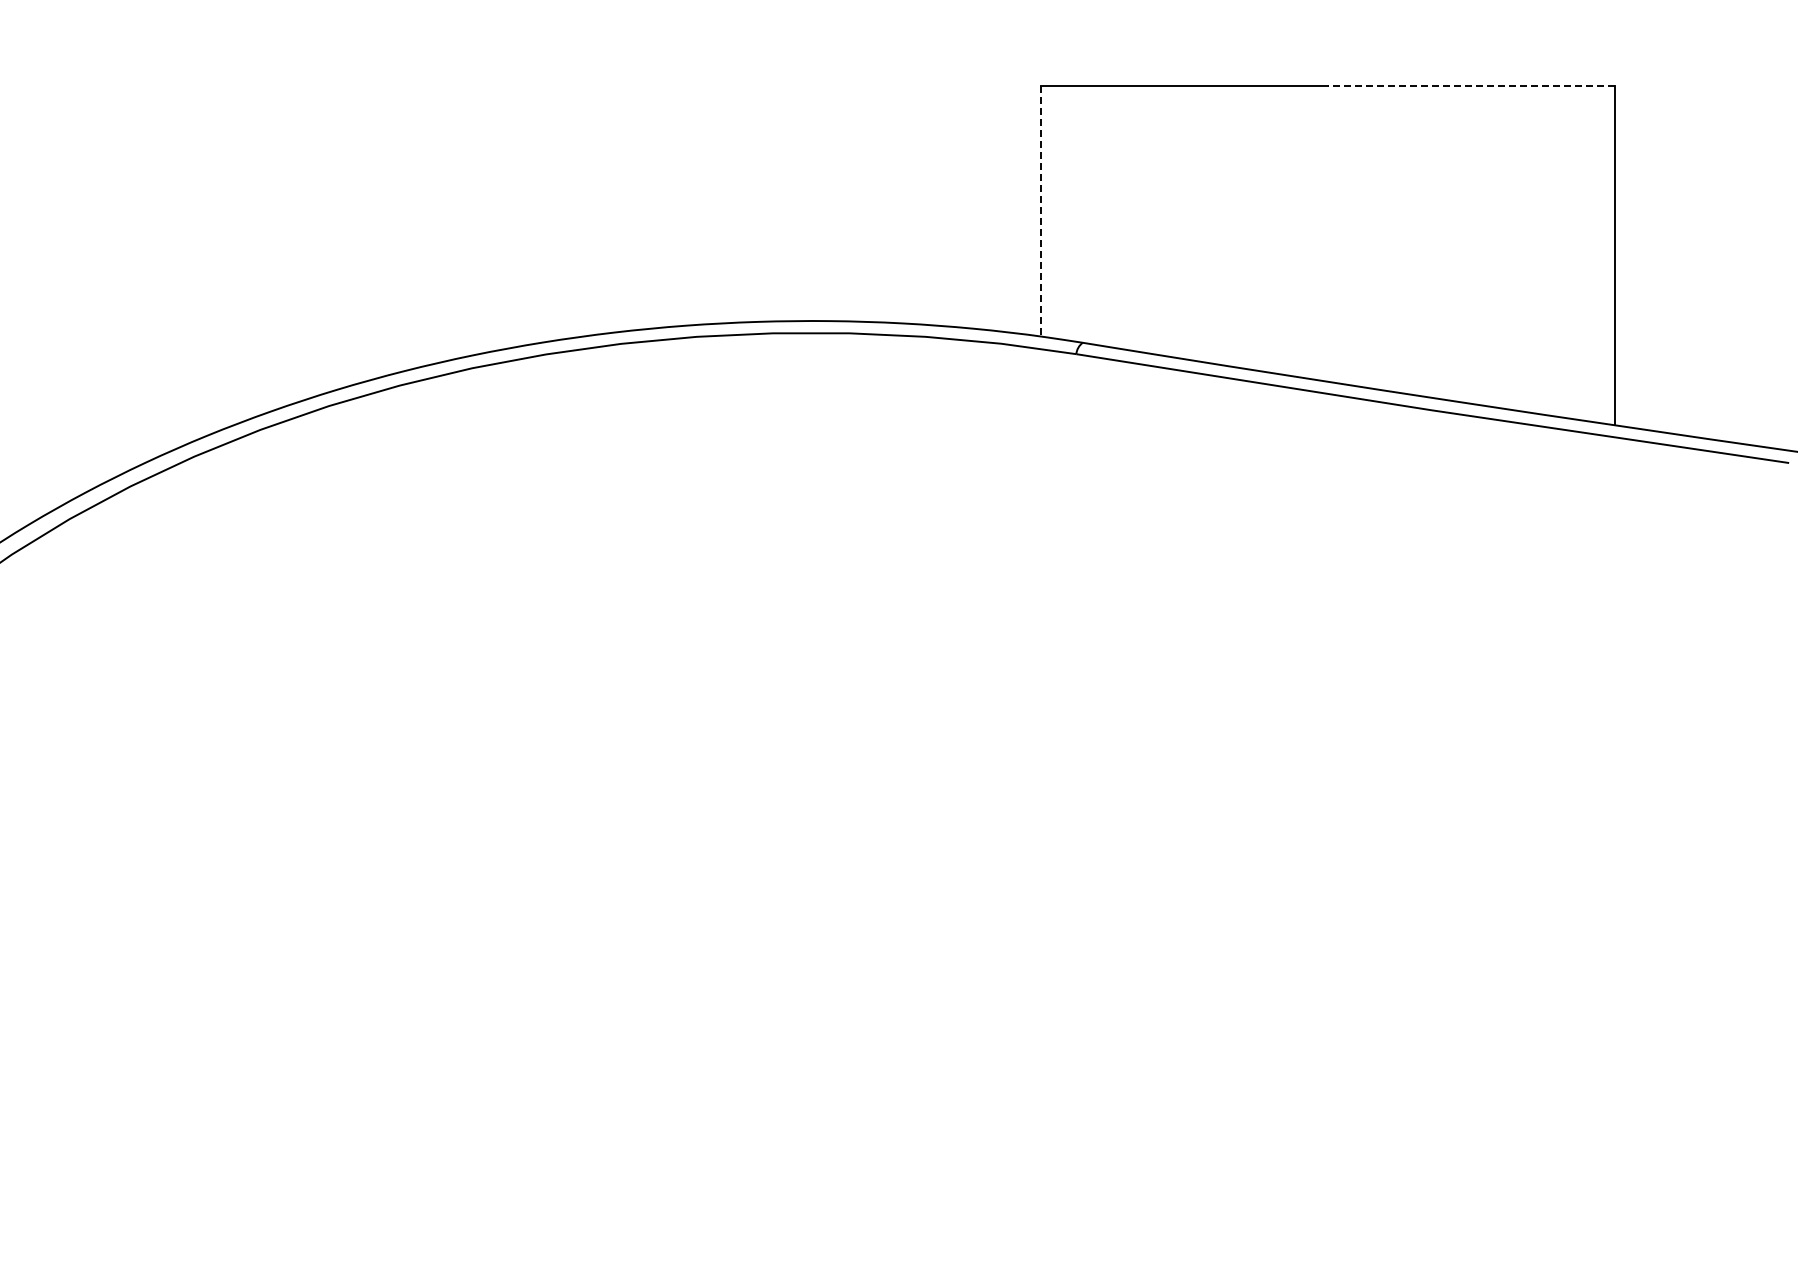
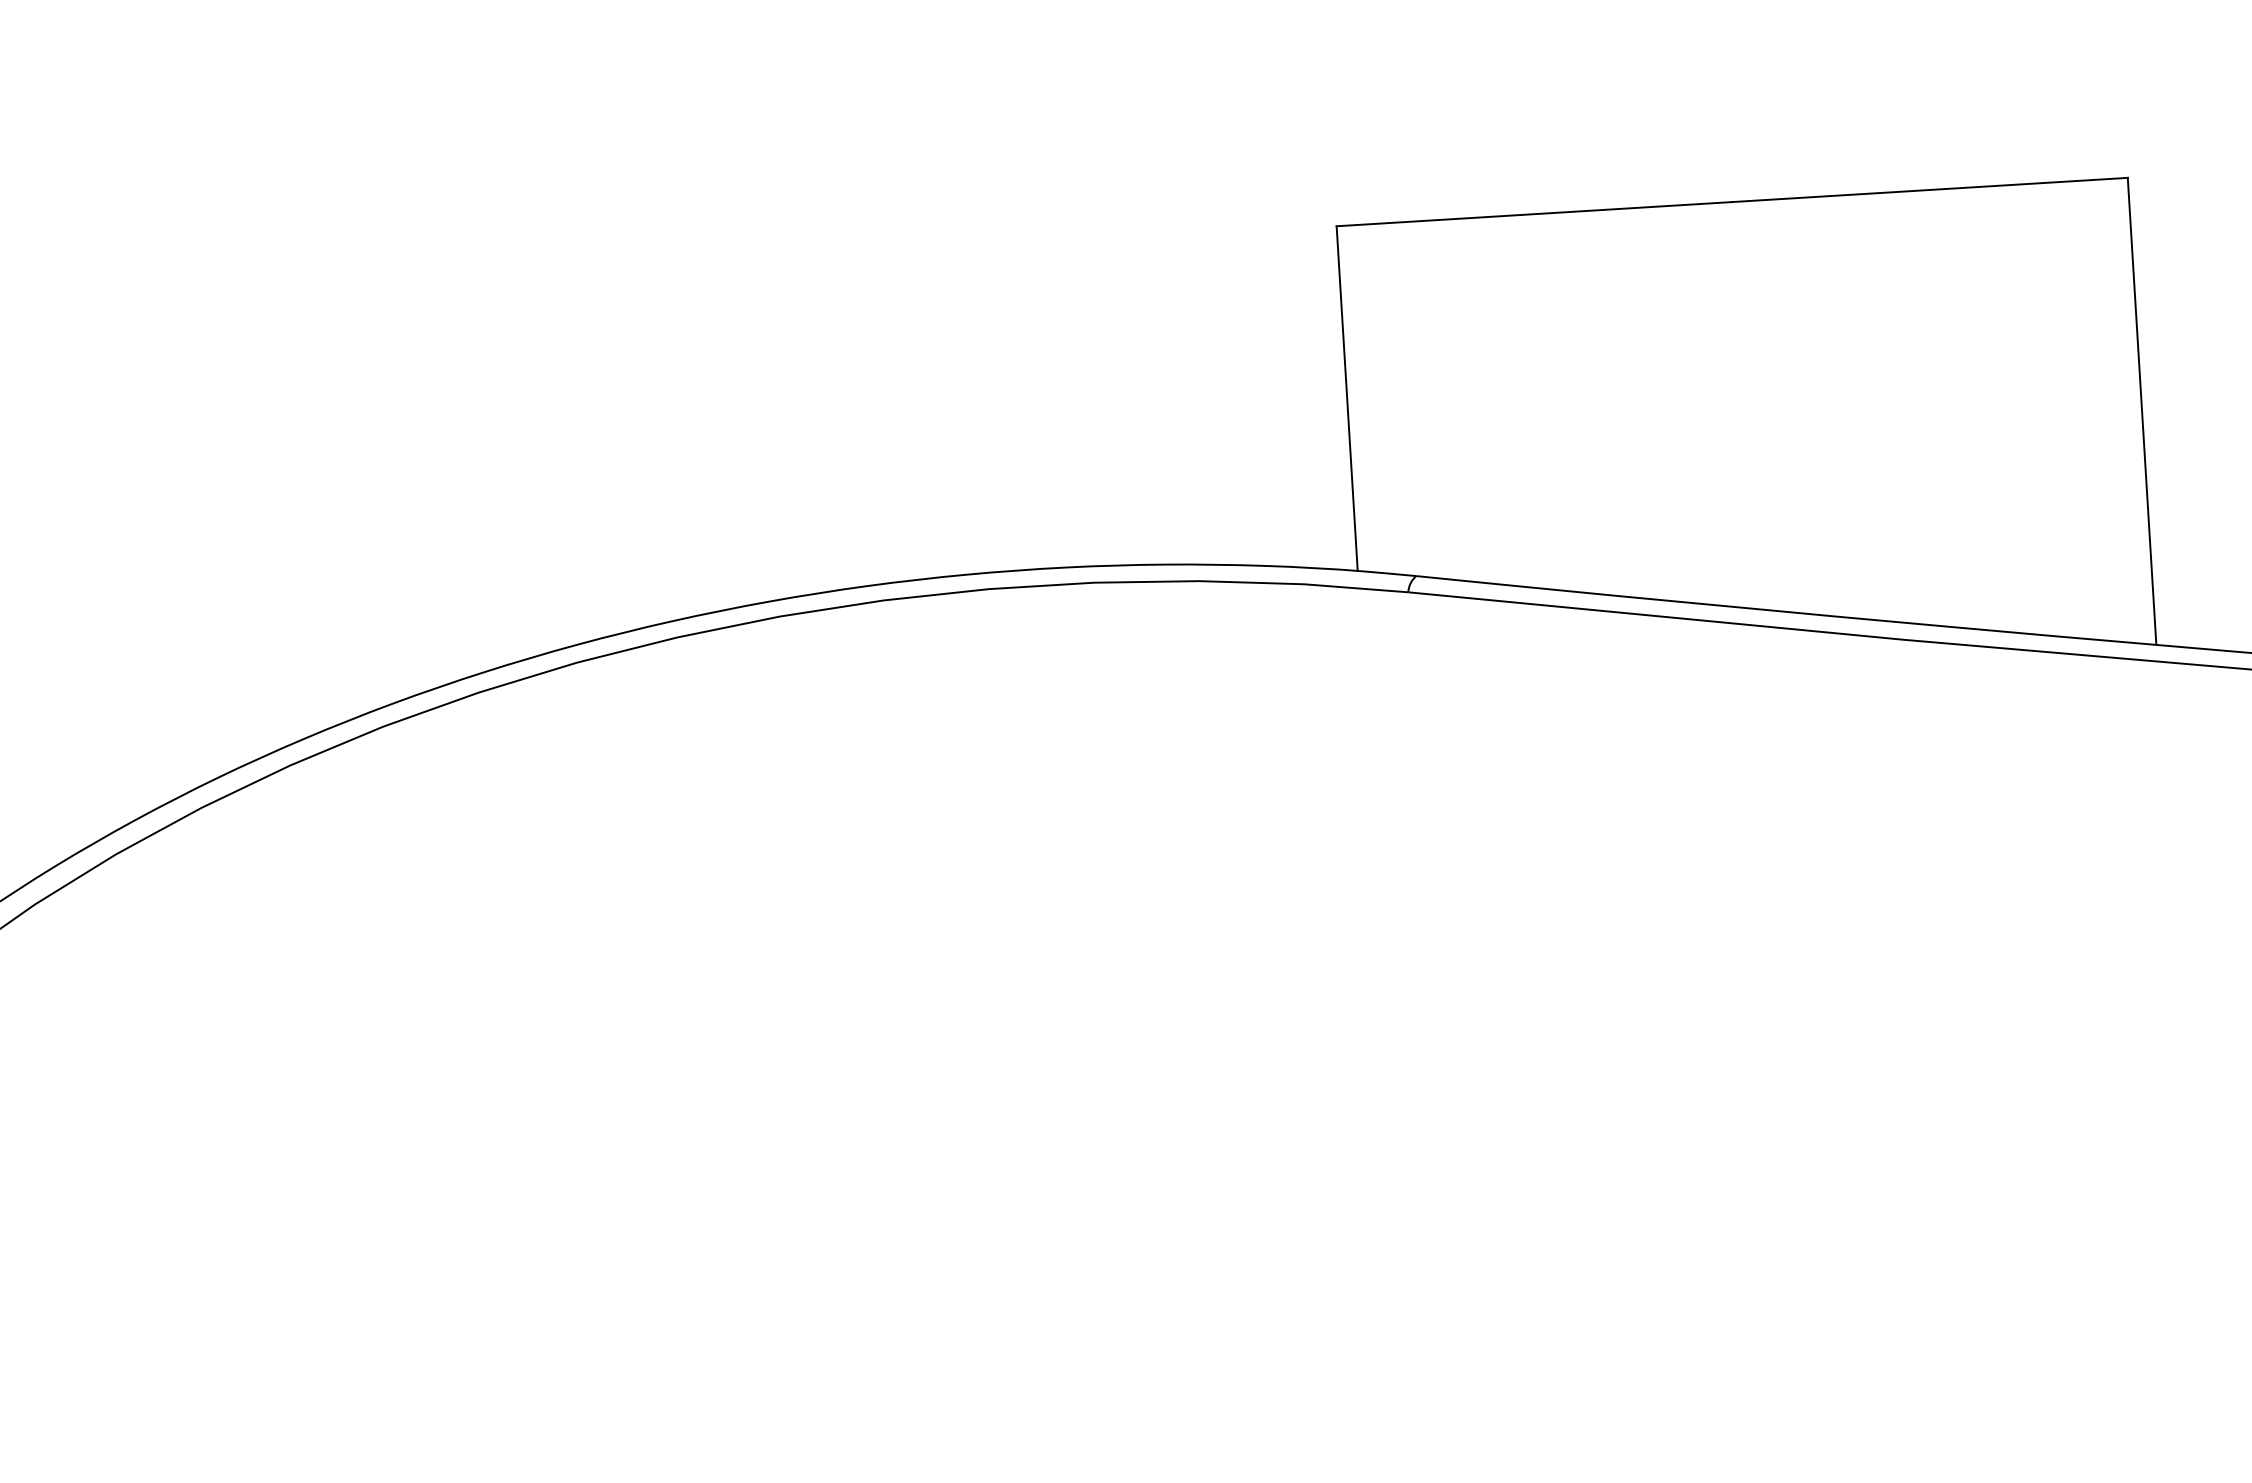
line: (1471, 86) -> (1930, 190), dashed -> solid
line: (1040, 211) -> (1346, 398), dashed -> solid

